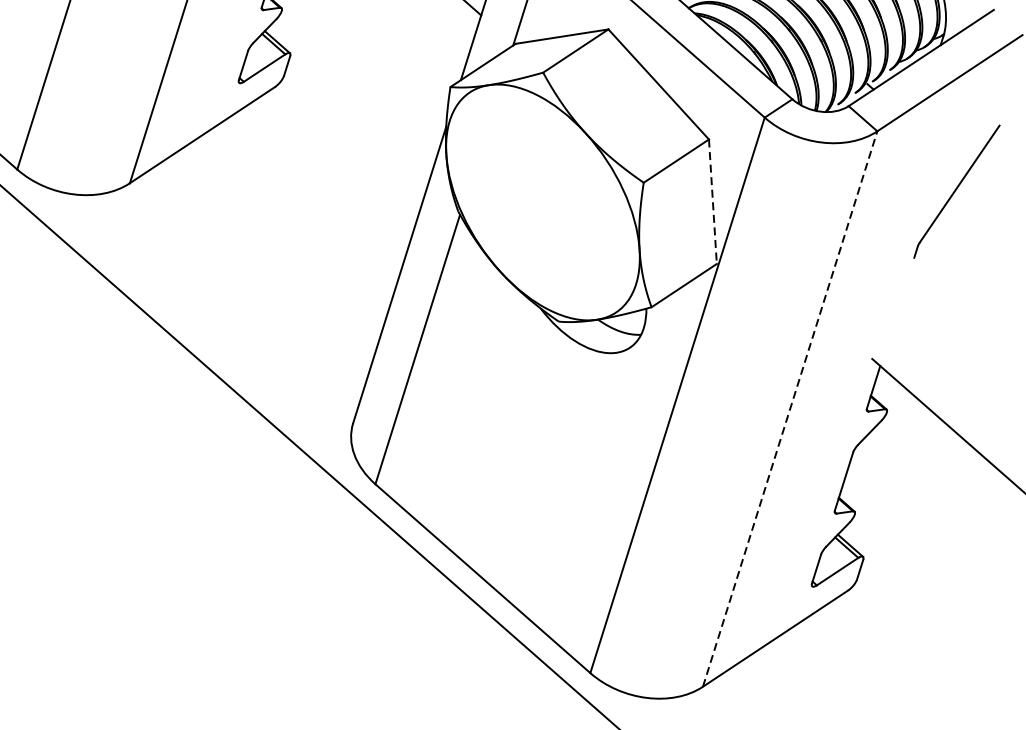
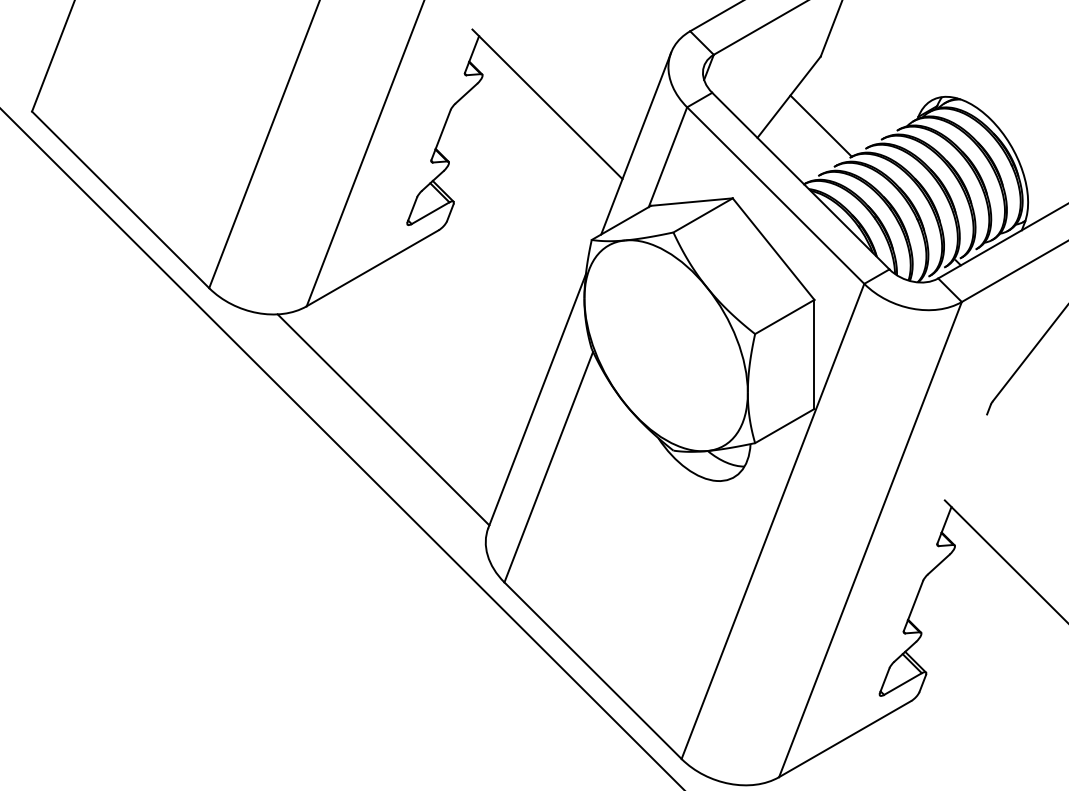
line: (712, 201) -> (814, 354), dashed -> solid
line: (225, 306) -> (383, 419), added
line: (790, 408) -> (870, 539), dashed -> solid

